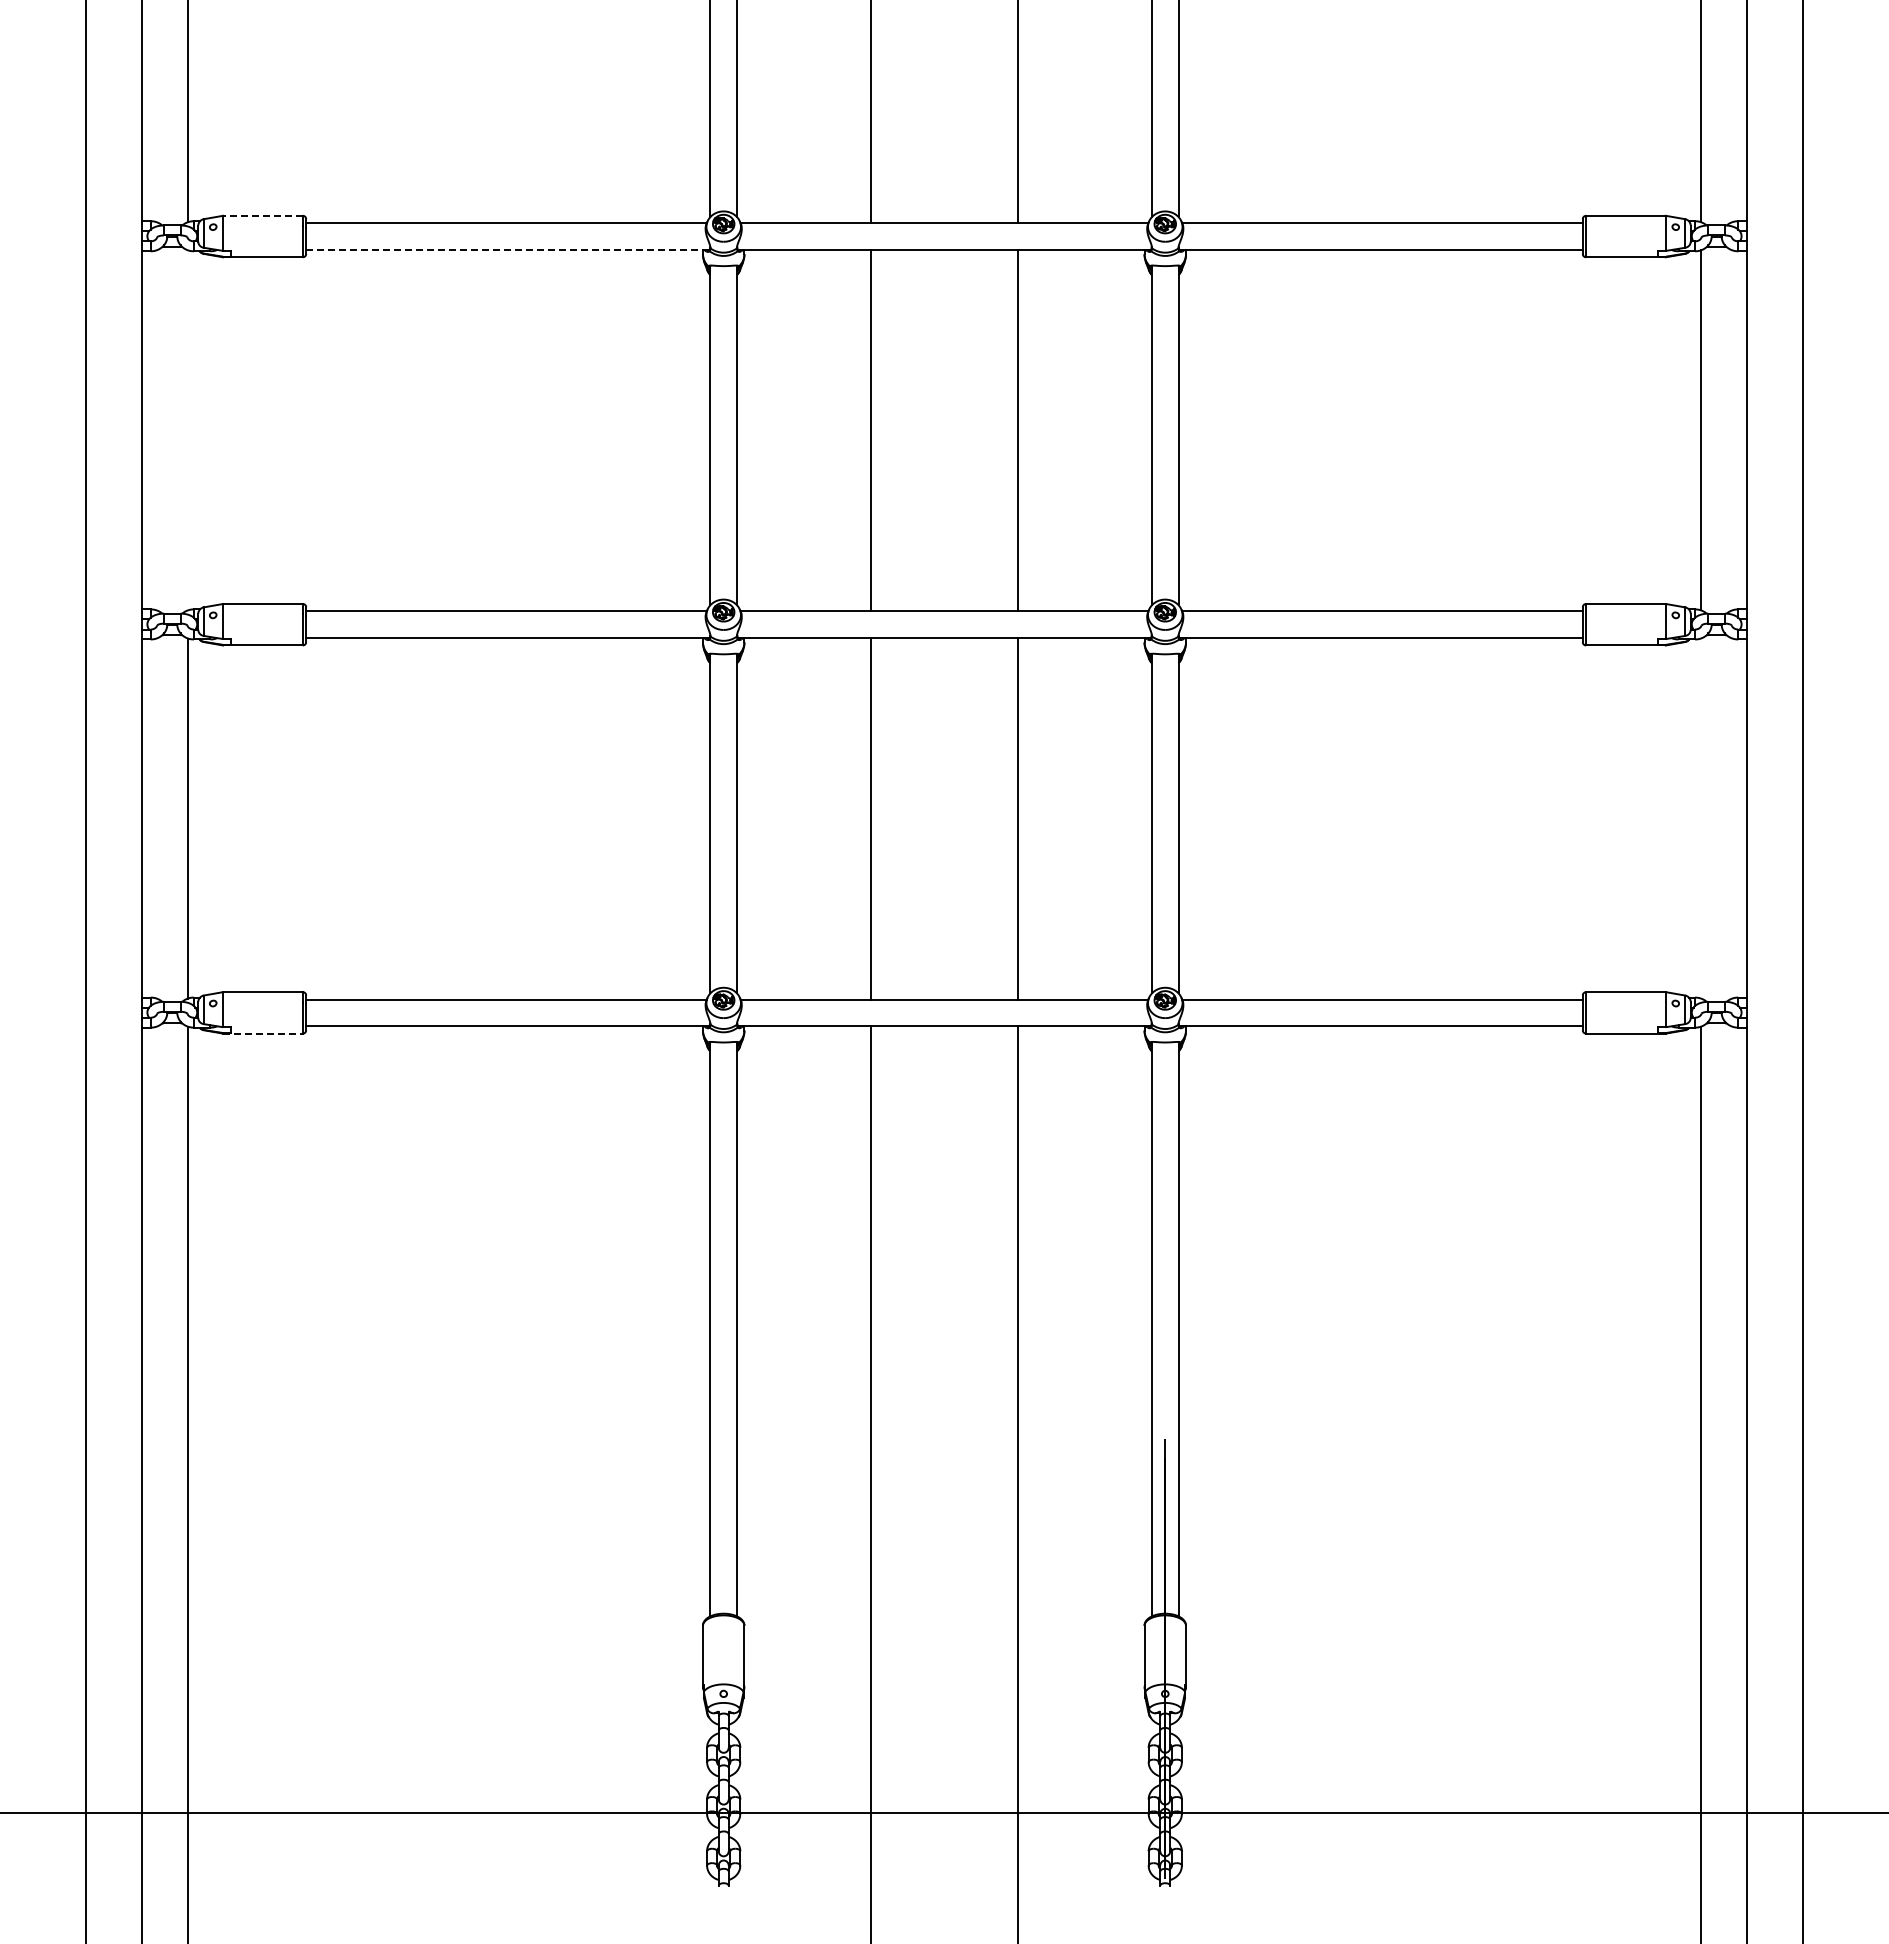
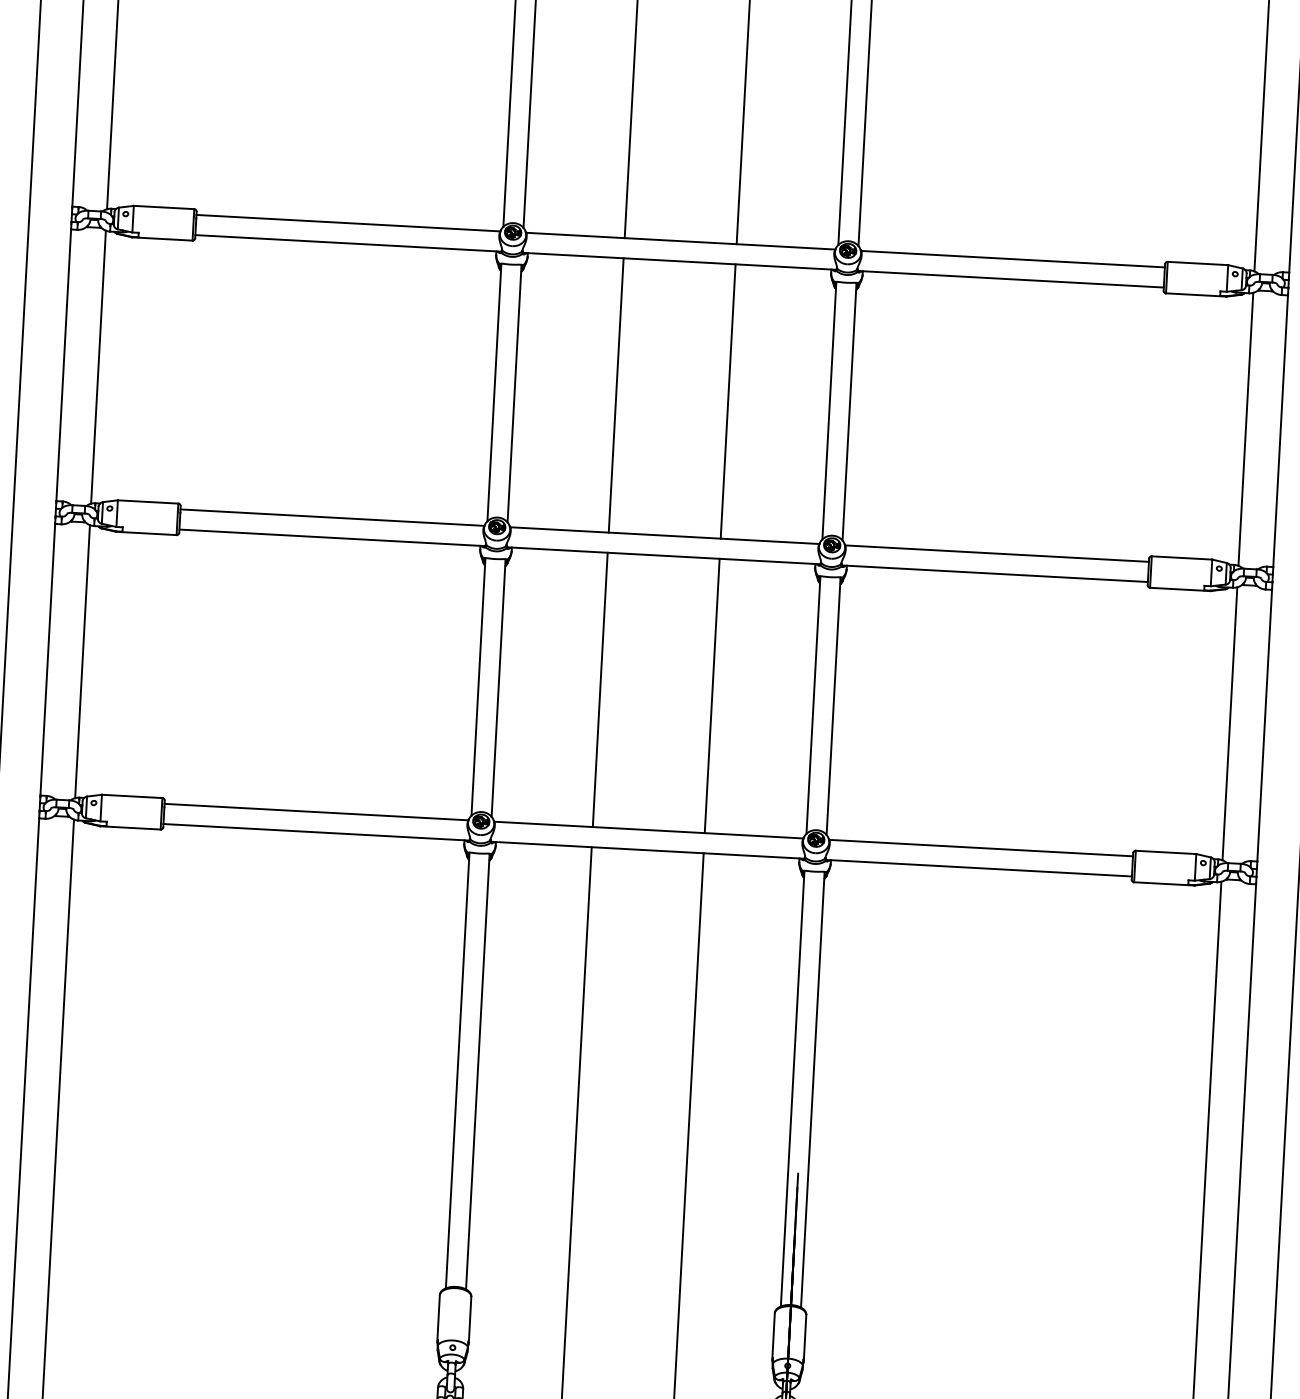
line: (263, 215) -> (164, 207), dashed -> solid
line: (507, 249) -> (348, 243), dashed -> solid
line: (188, 430) -> (98, 367), added
line: (1700, 818) -> (1229, 723), added
line: (263, 1033) -> (130, 827), dashed -> solid

